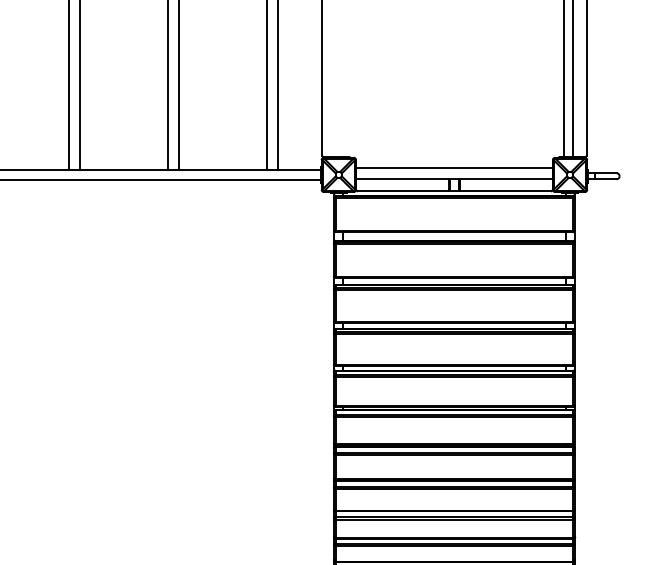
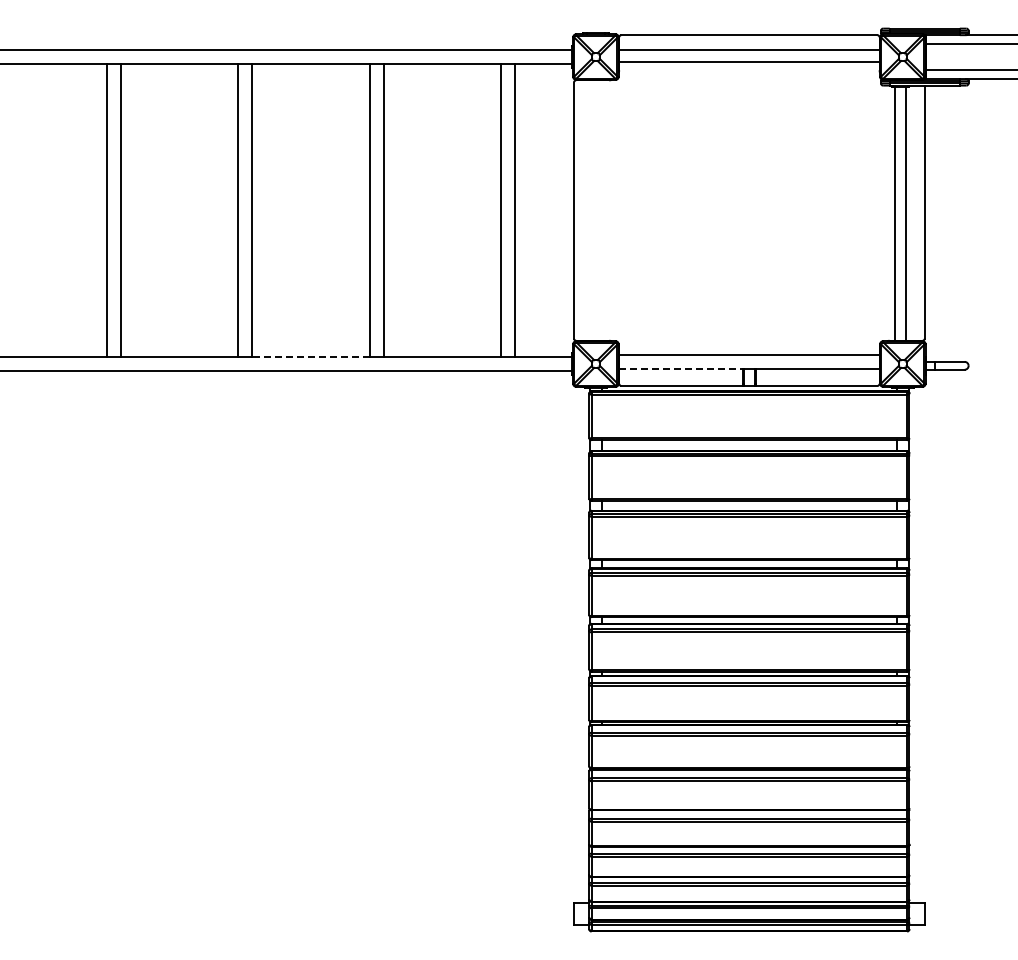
line: (123, 169) -> (310, 357), solid -> dashed
line: (402, 179) -> (680, 369), solid -> dashed

